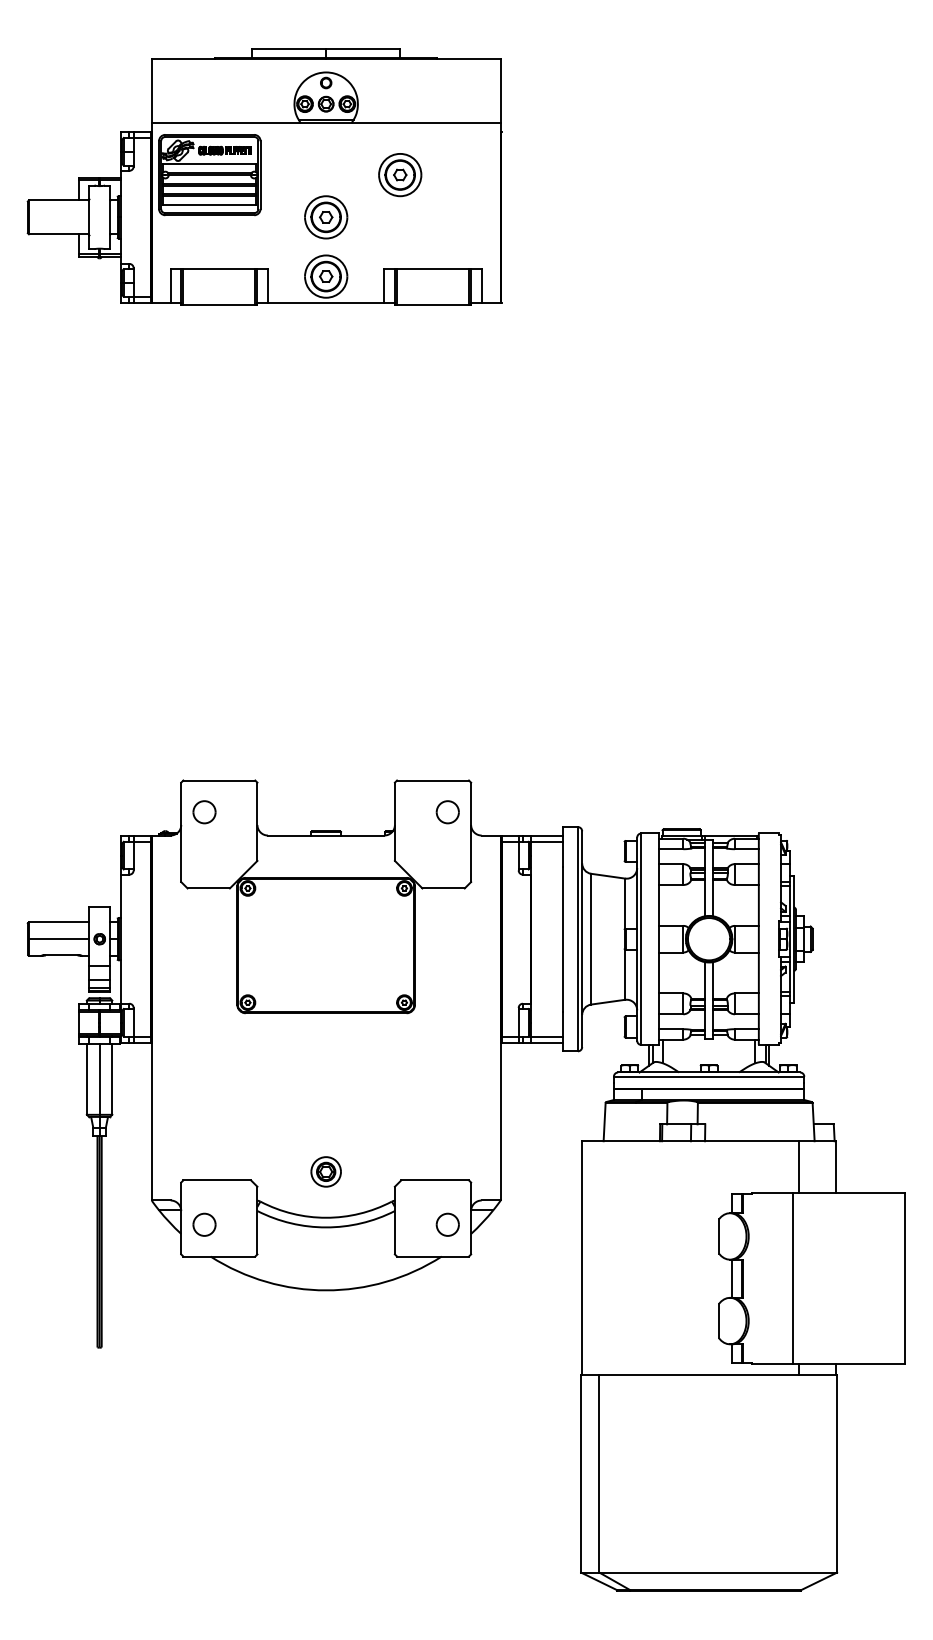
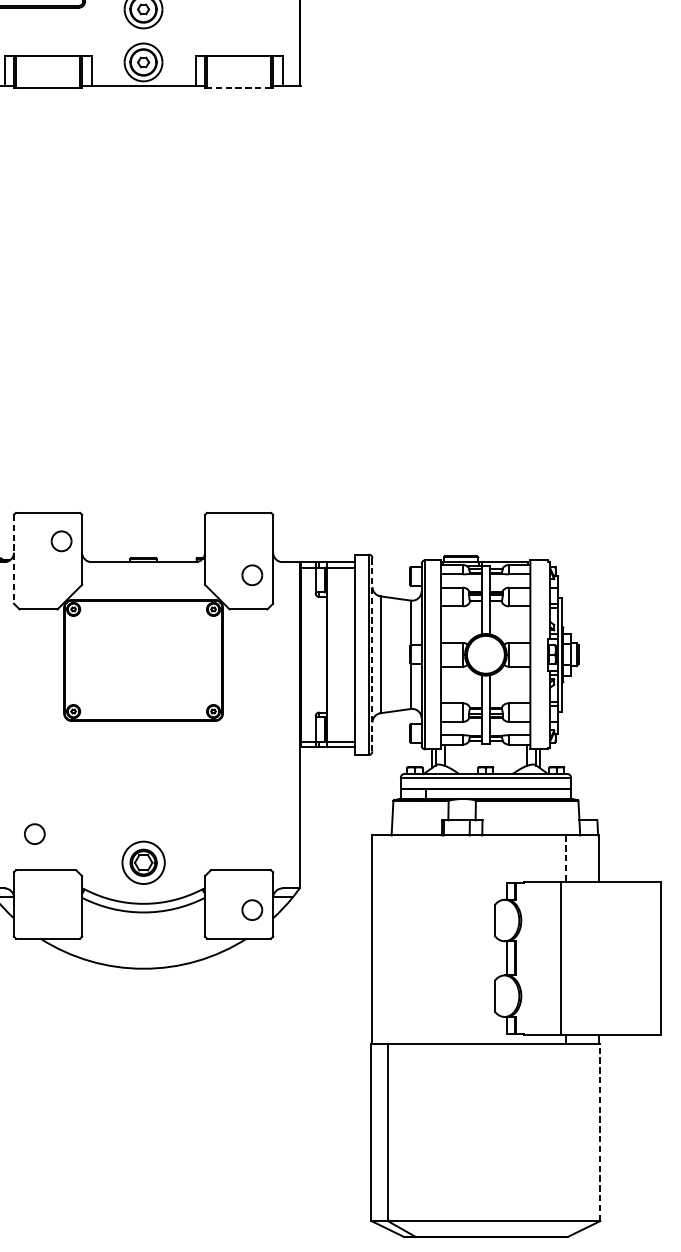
line: (433, 305) -> (239, 88), solid -> dashed
part: (204, 812) -> (61, 541), moved
part: (447, 812) -> (252, 575), moved
line: (181, 832) -> (14, 559), solid -> dashed
line: (582, 939) -> (372, 655), solid -> dashed
line: (798, 1167) -> (565, 858), solid -> dashed
part: (325, 1171) -> (142, 862), size x1.6
part: (204, 1224) -> (34, 833), moved
line: (837, 1473) -> (600, 1132), solid -> dashed

